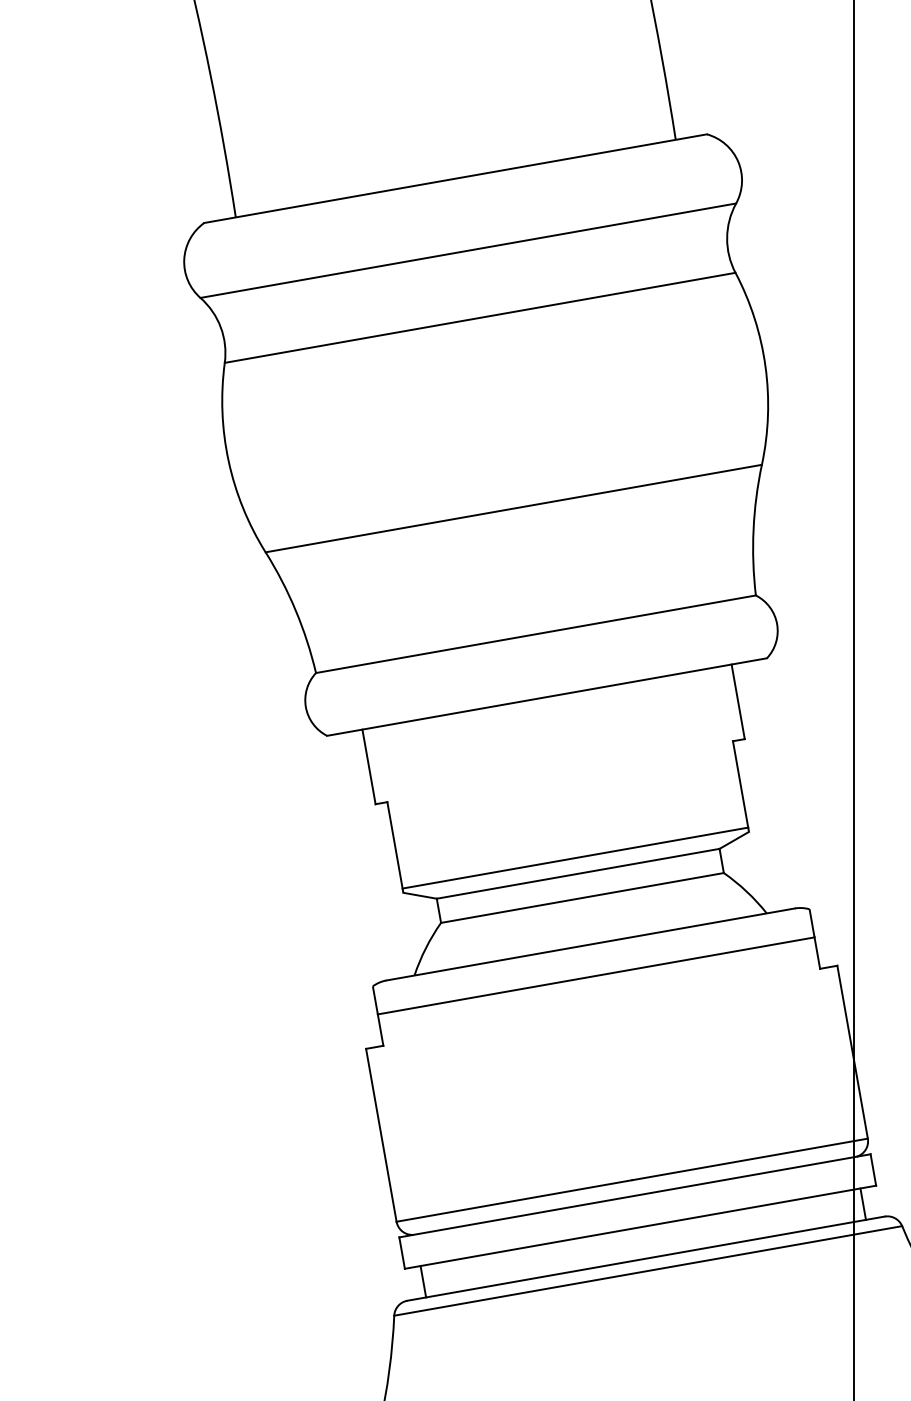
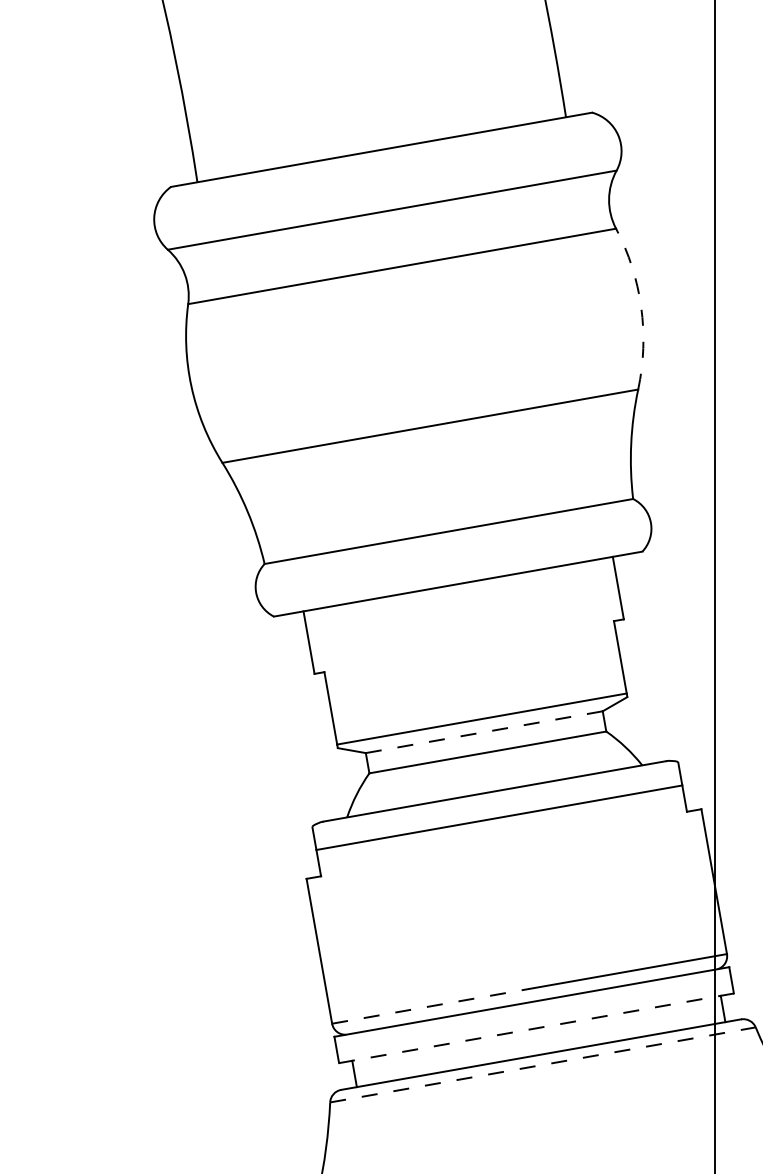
arc: (765, 366) -> (641, 307), solid -> dashed
line: (578, 874) -> (484, 732), solid -> dashed
line: (515, 1201) -> (431, 1006), solid -> dashed
line: (641, 1227) -> (537, 1028), solid -> dashed
line: (648, 1270) -> (543, 1064), solid -> dashed

